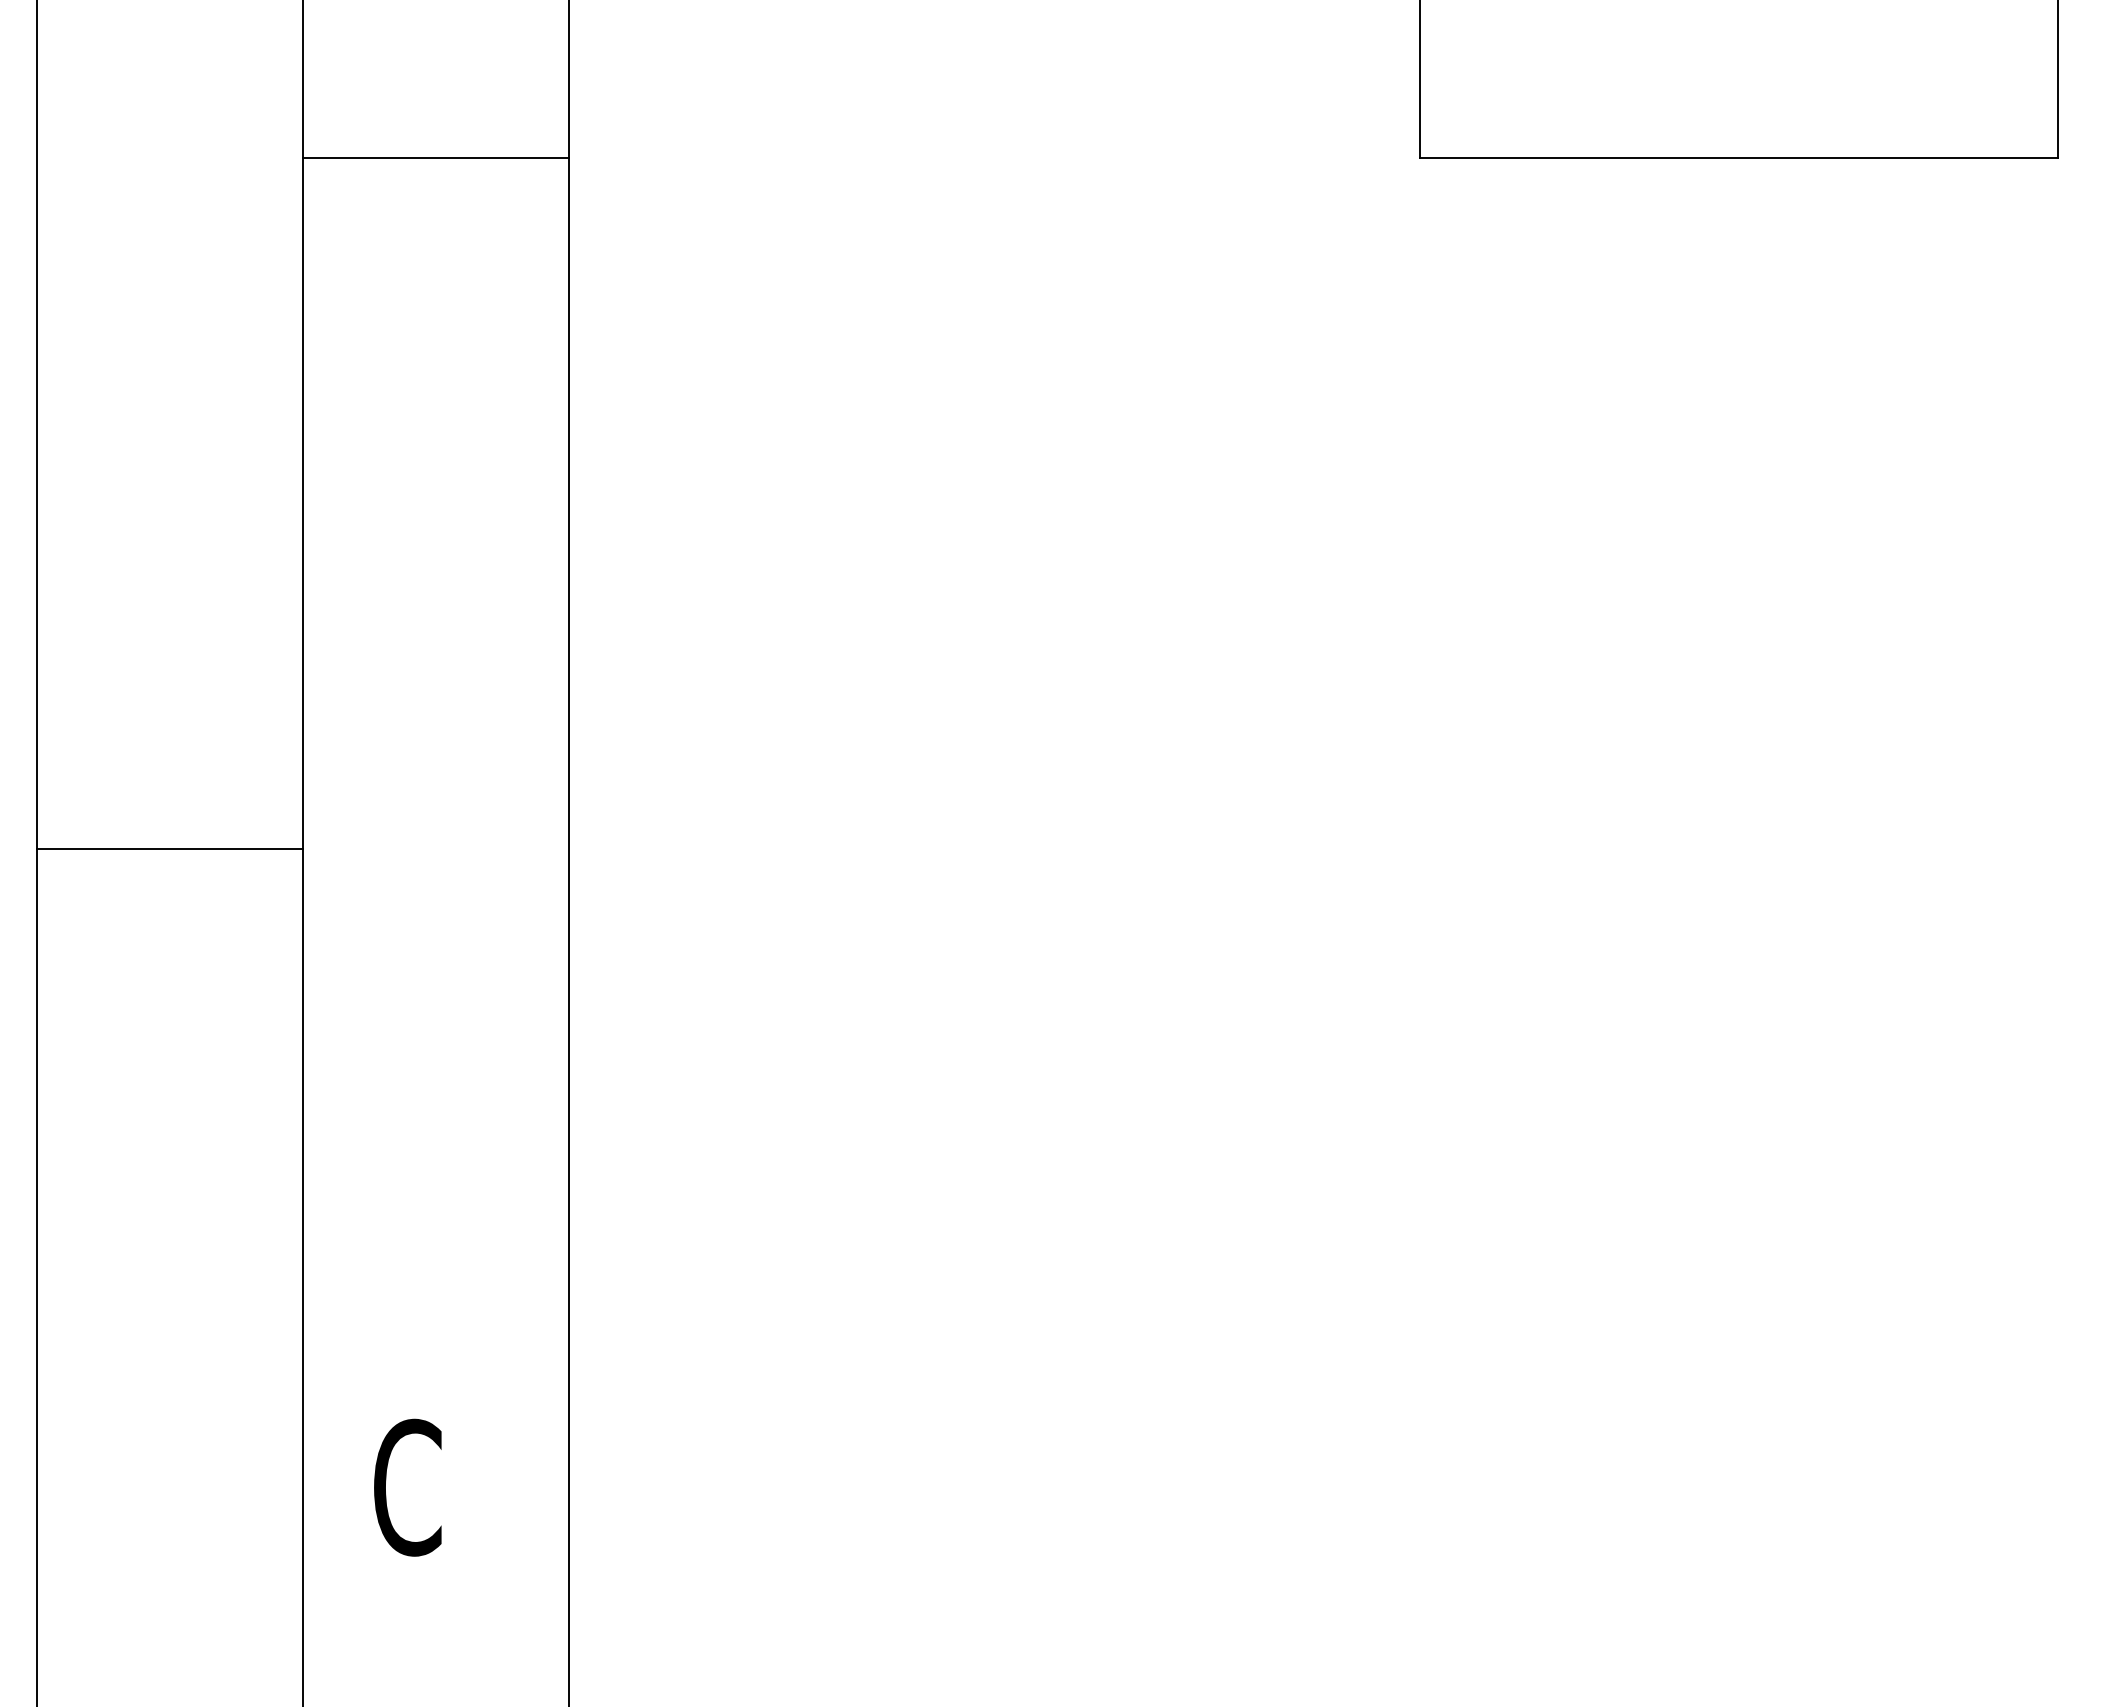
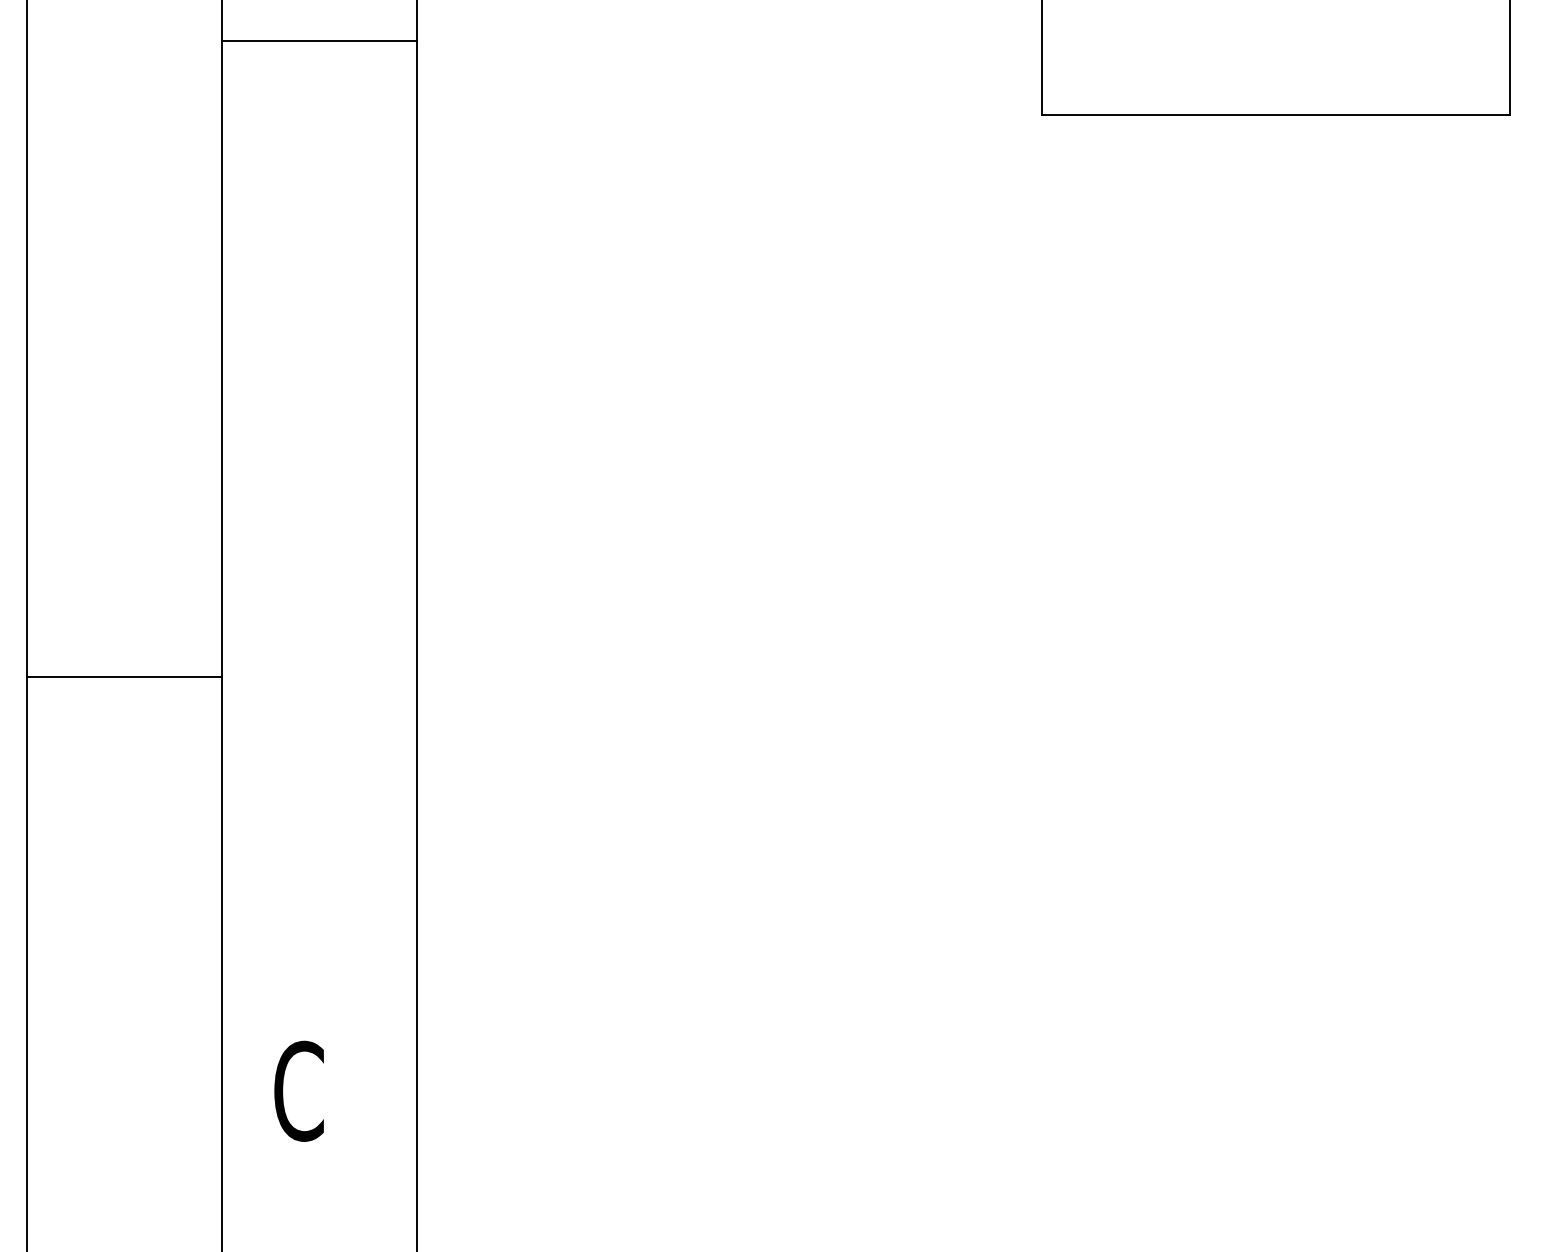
line: (435, 157) -> (319, 40), moved
line: (169, 849) -> (124, 677), moved

